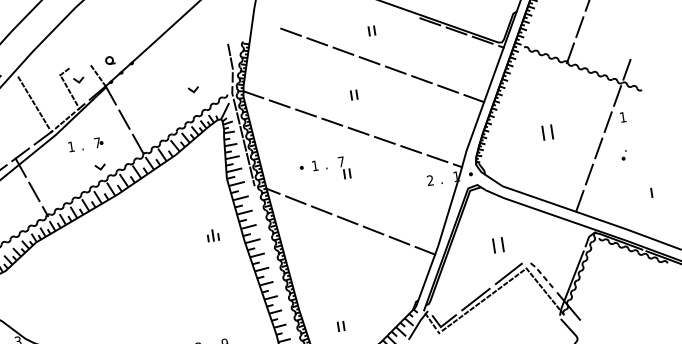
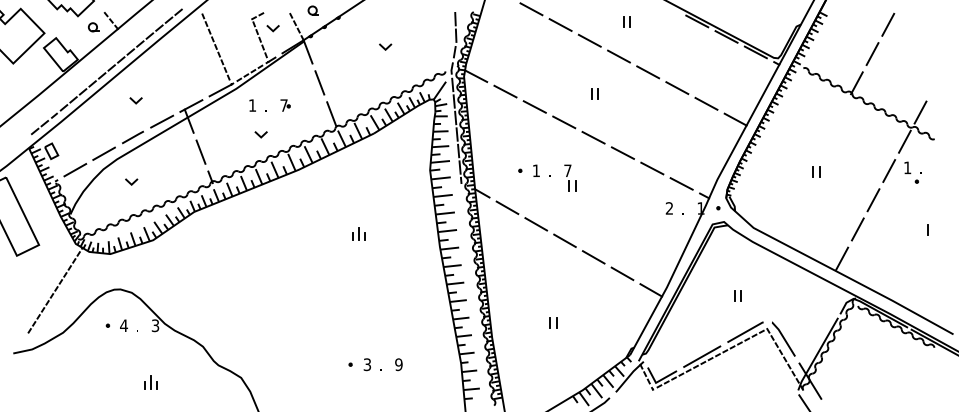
line: (192, 90) -> (384, 47), moved
part: (547, 131) -> (816, 171), size x0.62
part: (623, 155) -> (917, 177), moved
line: (99, 167) -> (259, 134), moved
line: (651, 192) -> (927, 229), moved
part: (212, 235) -> (358, 233), moved
part: (497, 244) -> (737, 295), size x0.62
line: (541, 273) -> (783, 337), dashed -> solid
part: (340, 326) -> (553, 322), moved

